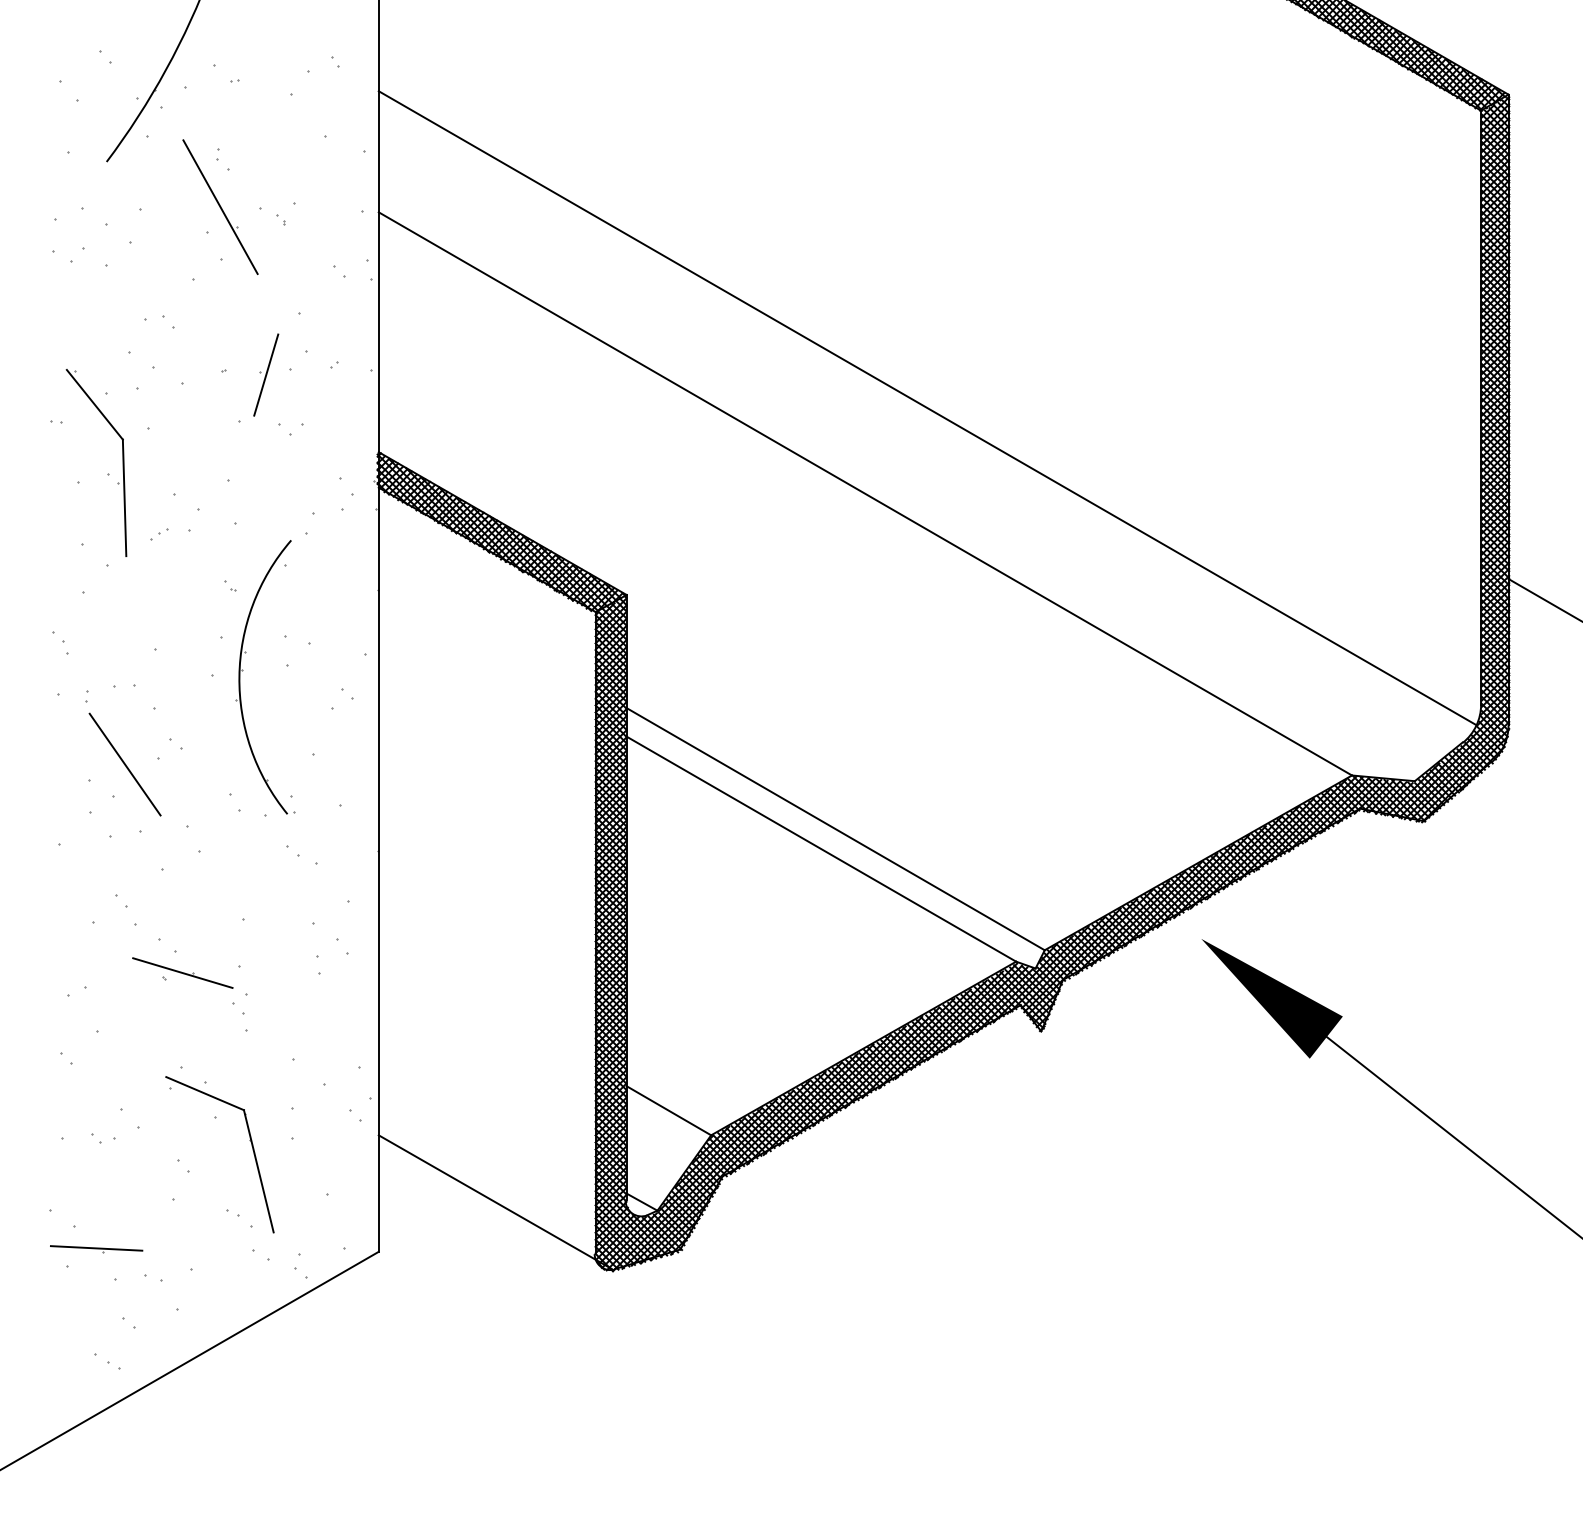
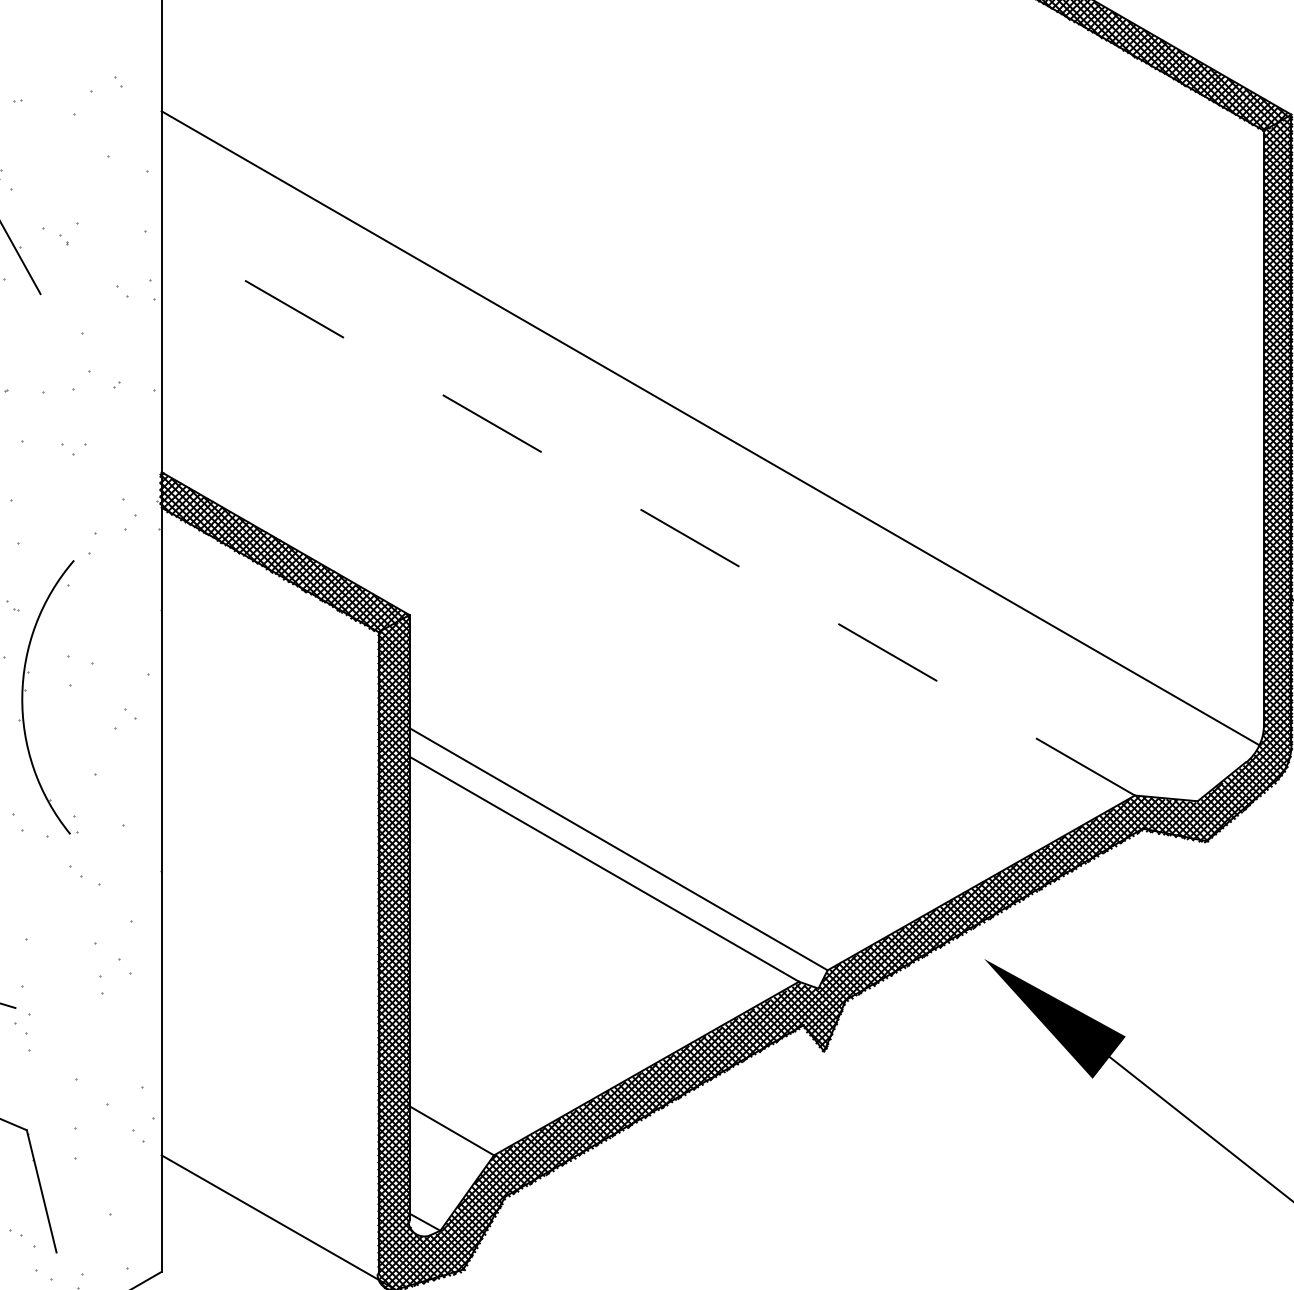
line: (266, 374) -> (49, 394), removed
line: (864, 493) -> (647, 513), solid -> dashed

